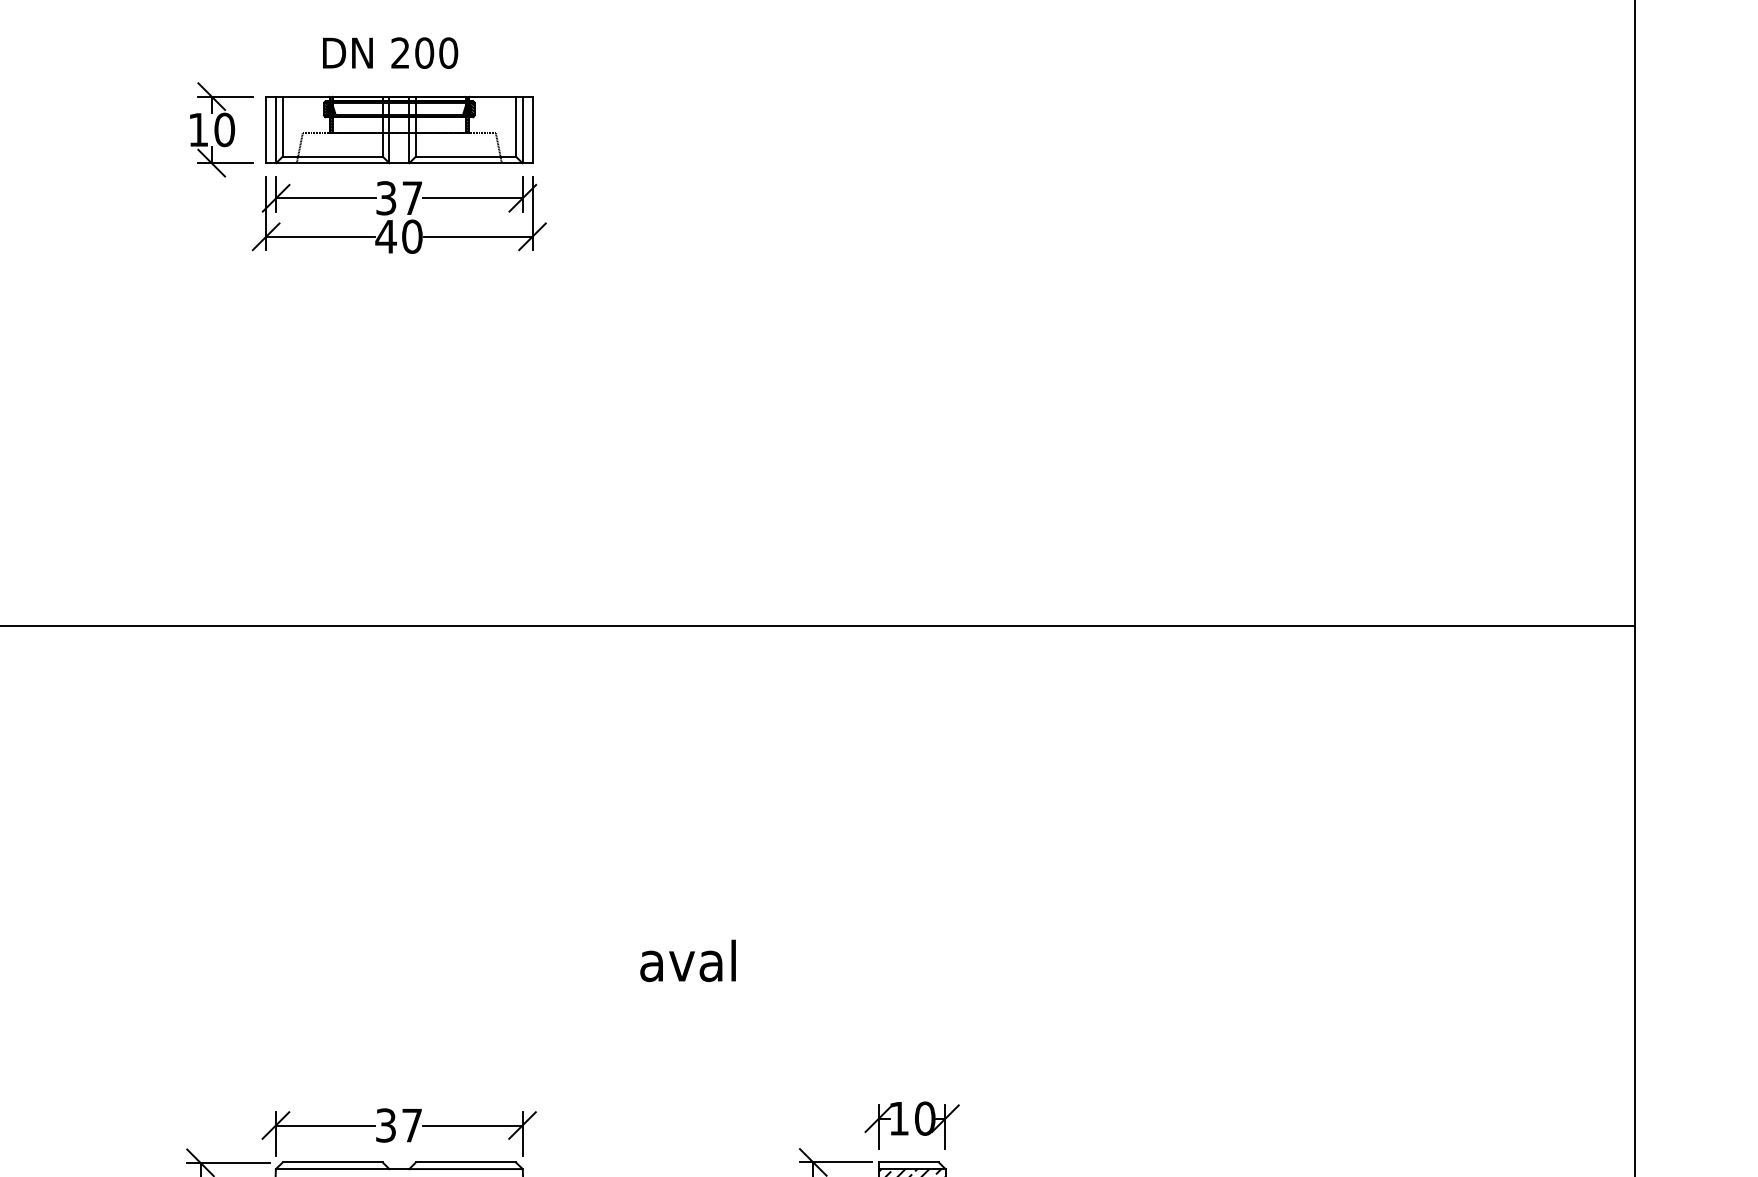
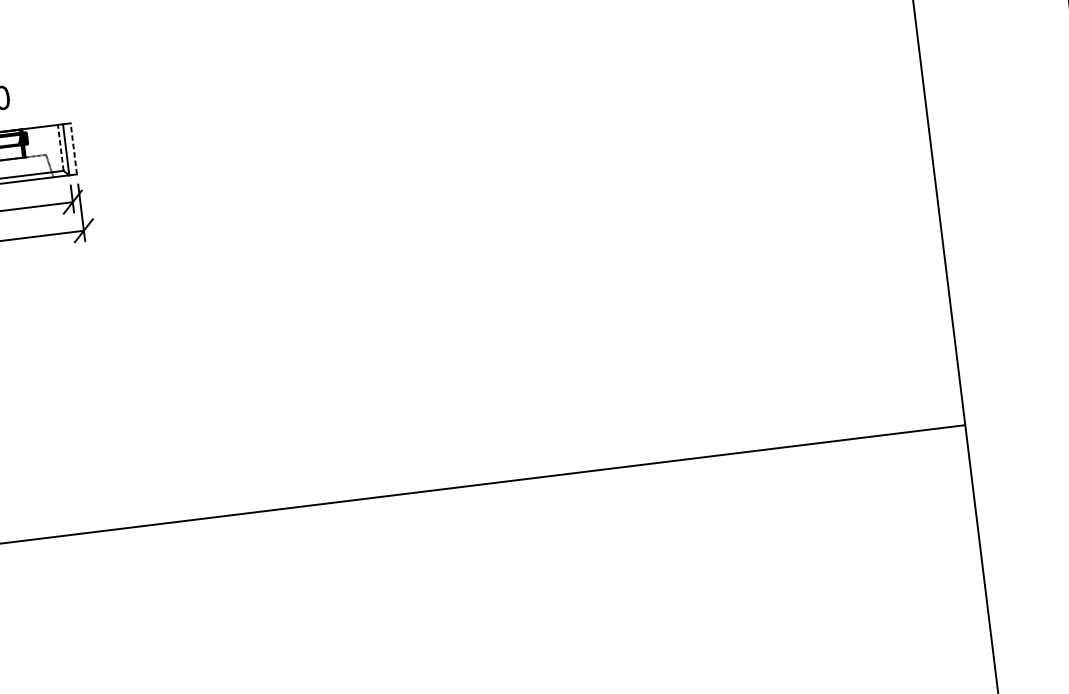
line: (515, 126) -> (60, 147), solid -> dashed
line: (532, 129) -> (73, 148), solid -> dashed

